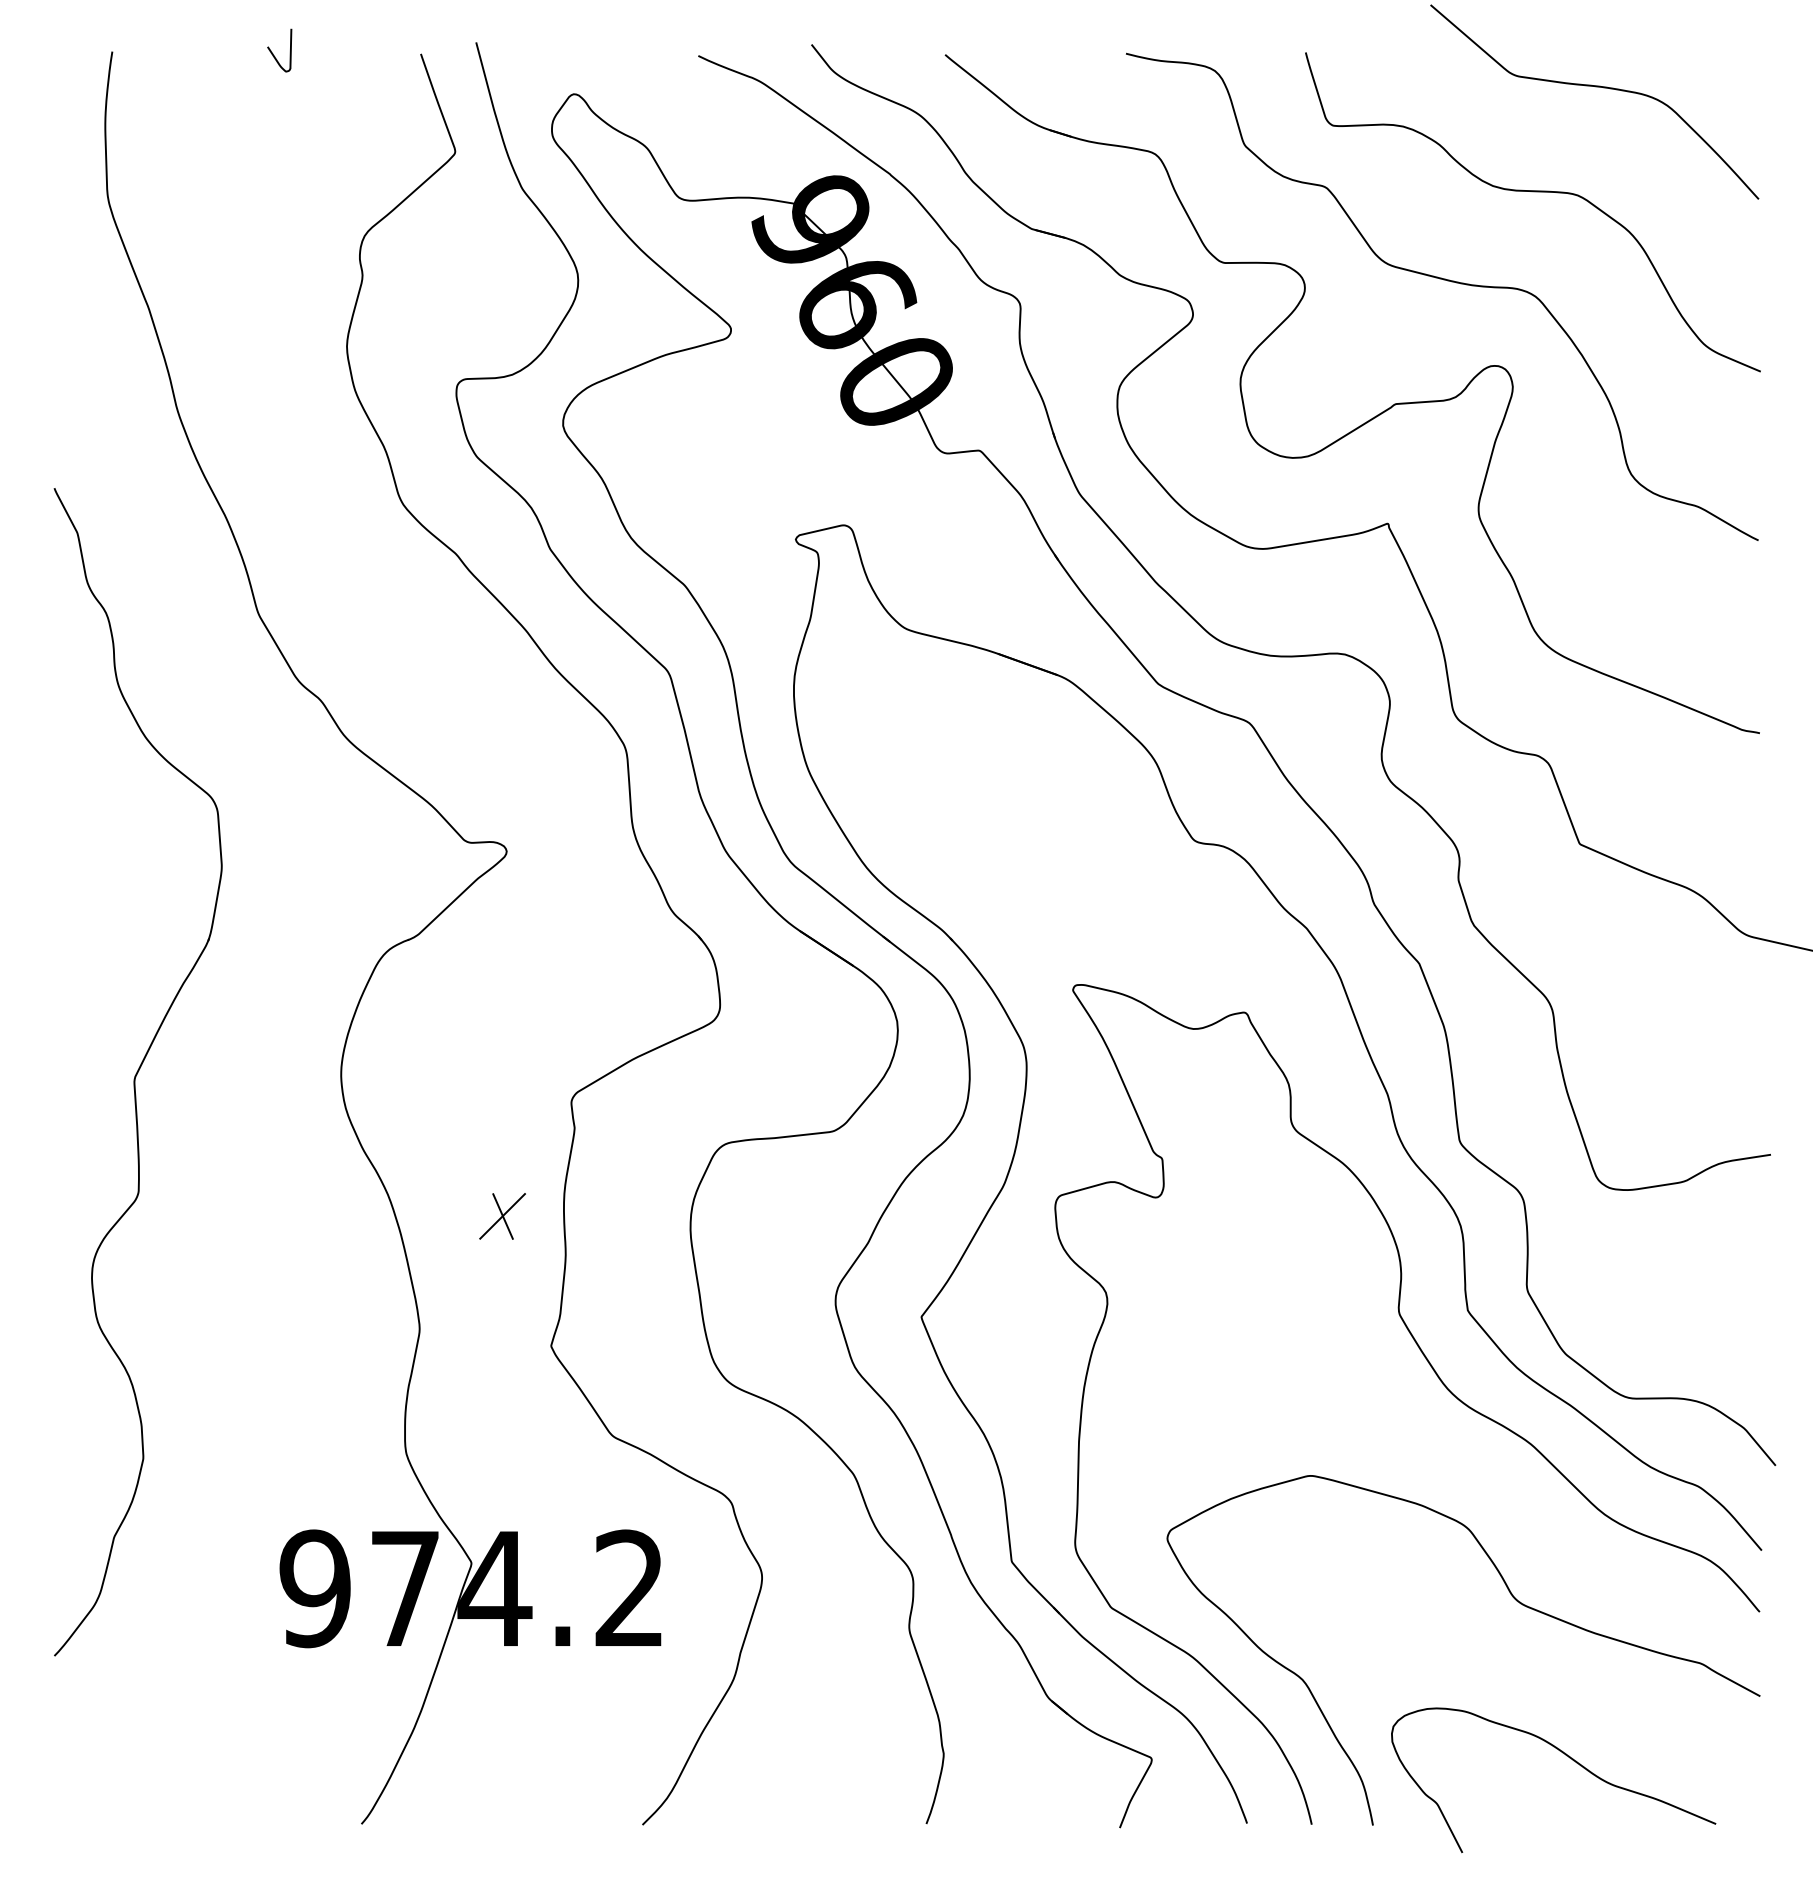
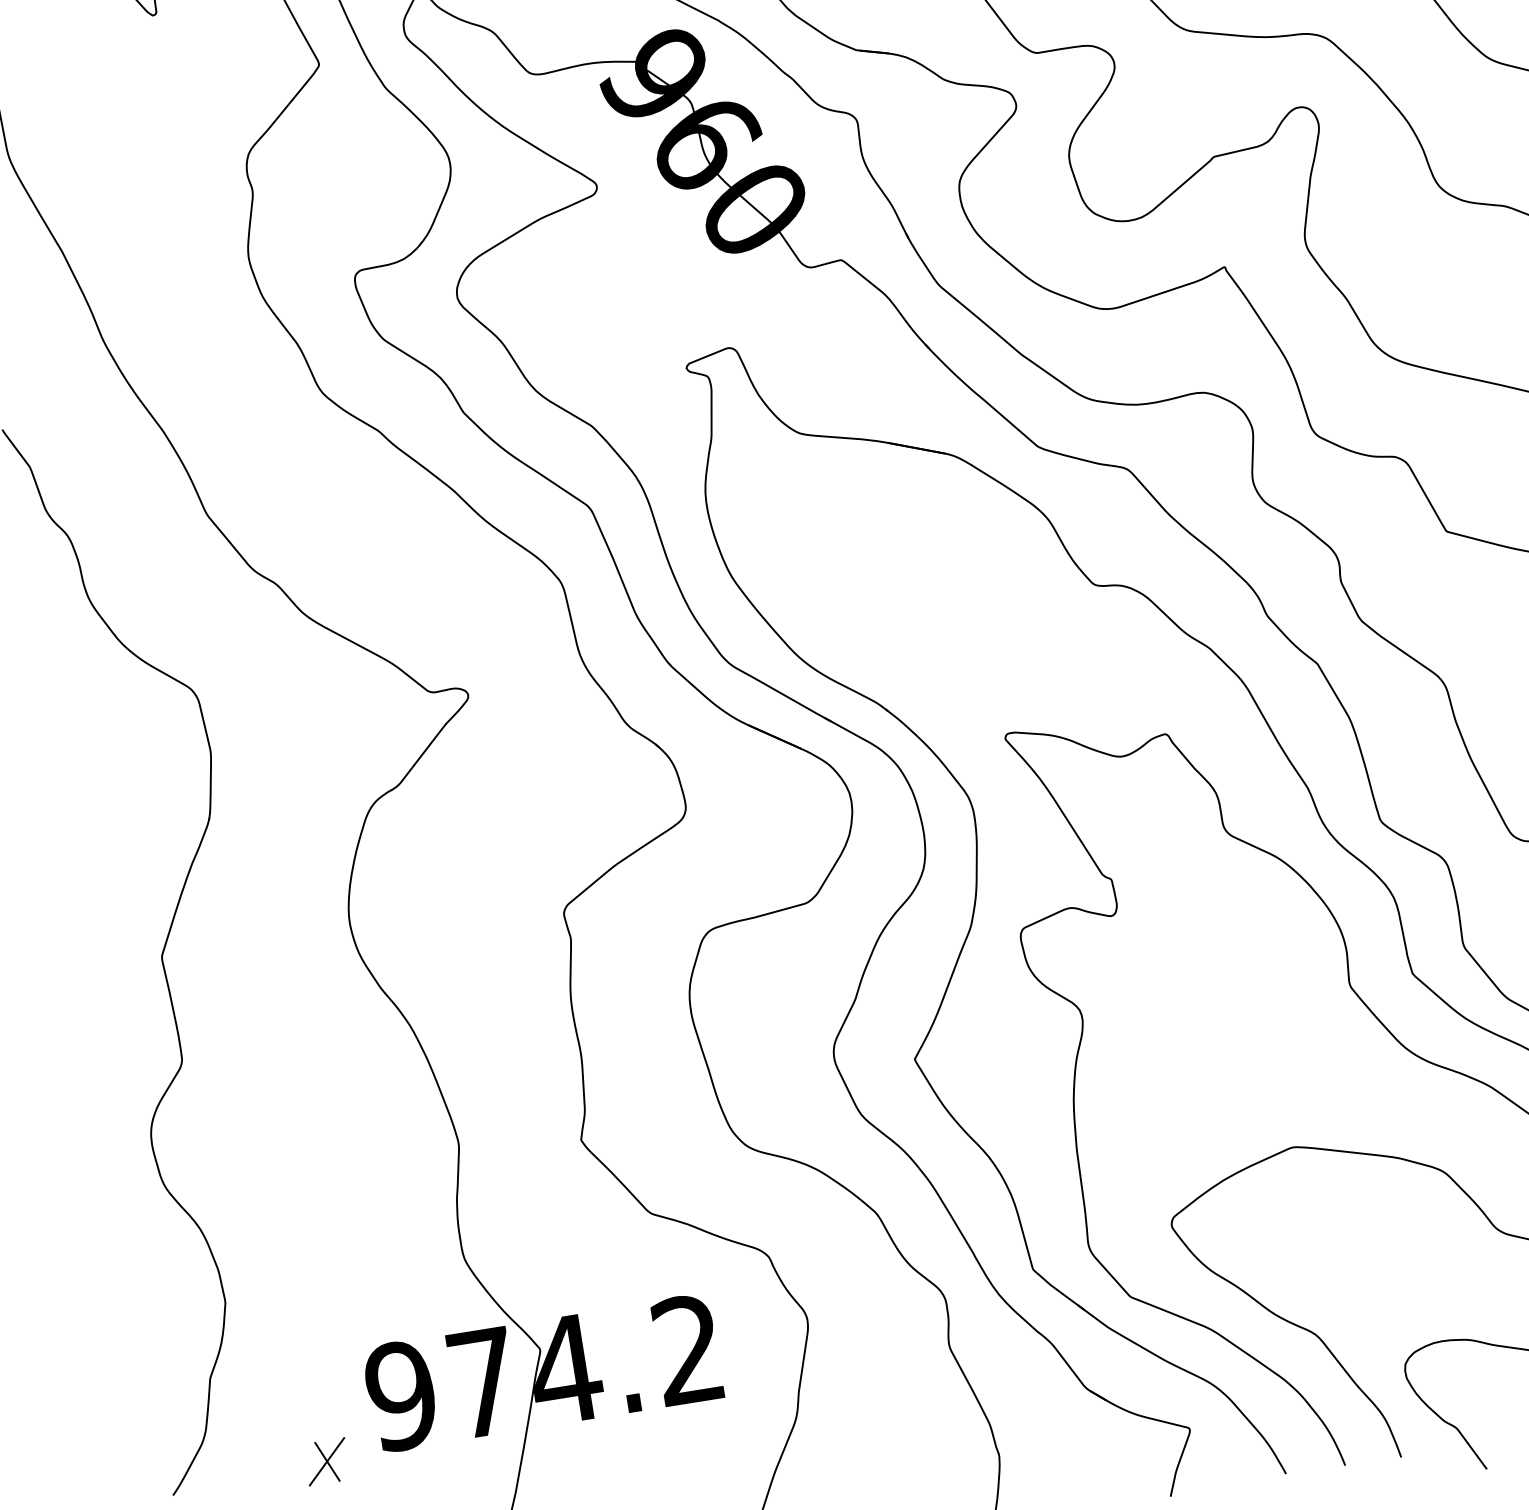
part: (502, 1216) -> (326, 1461), moved

